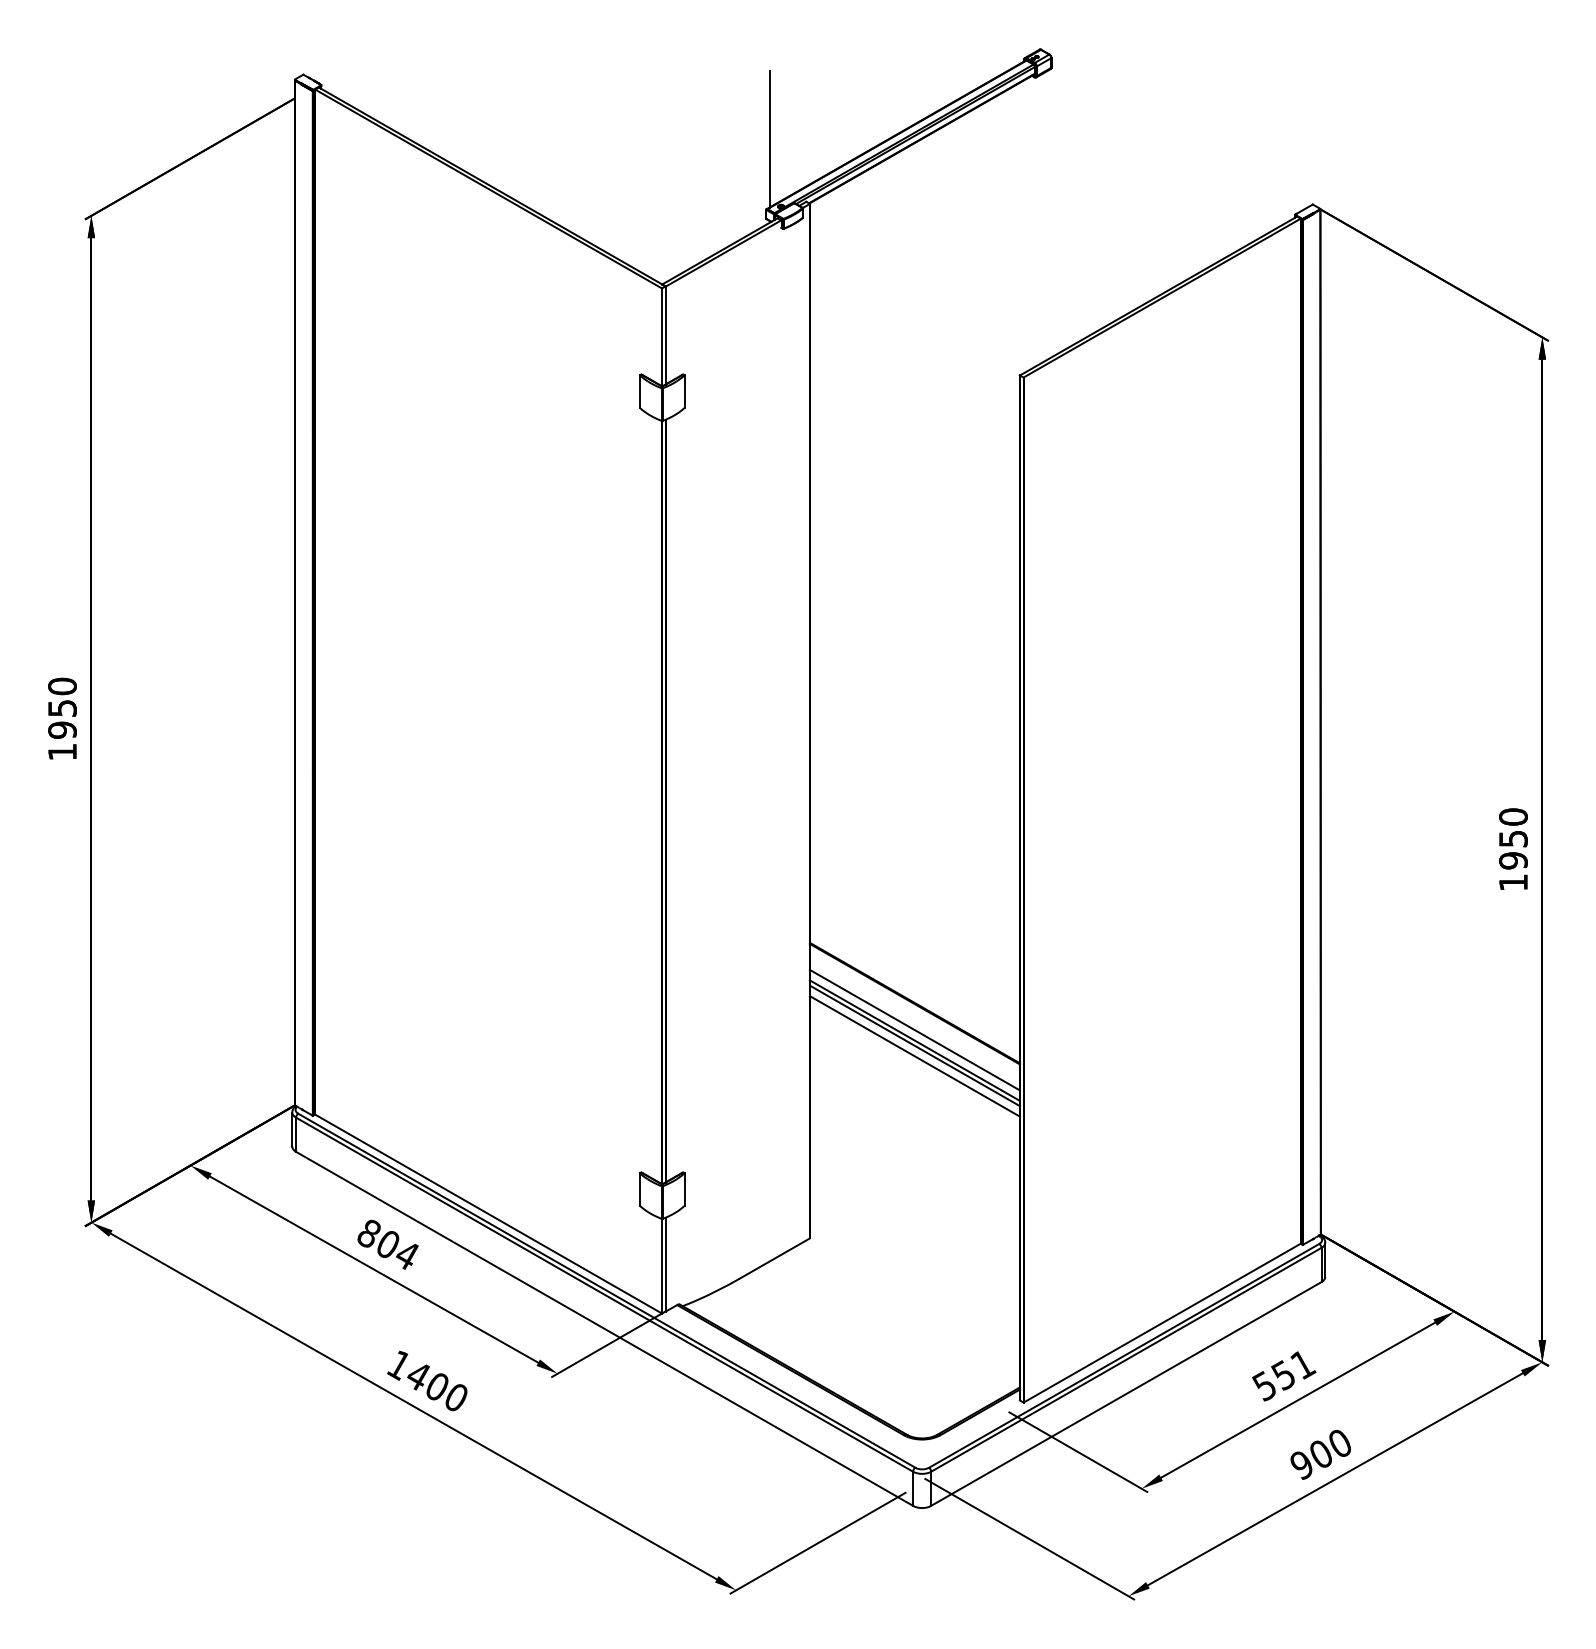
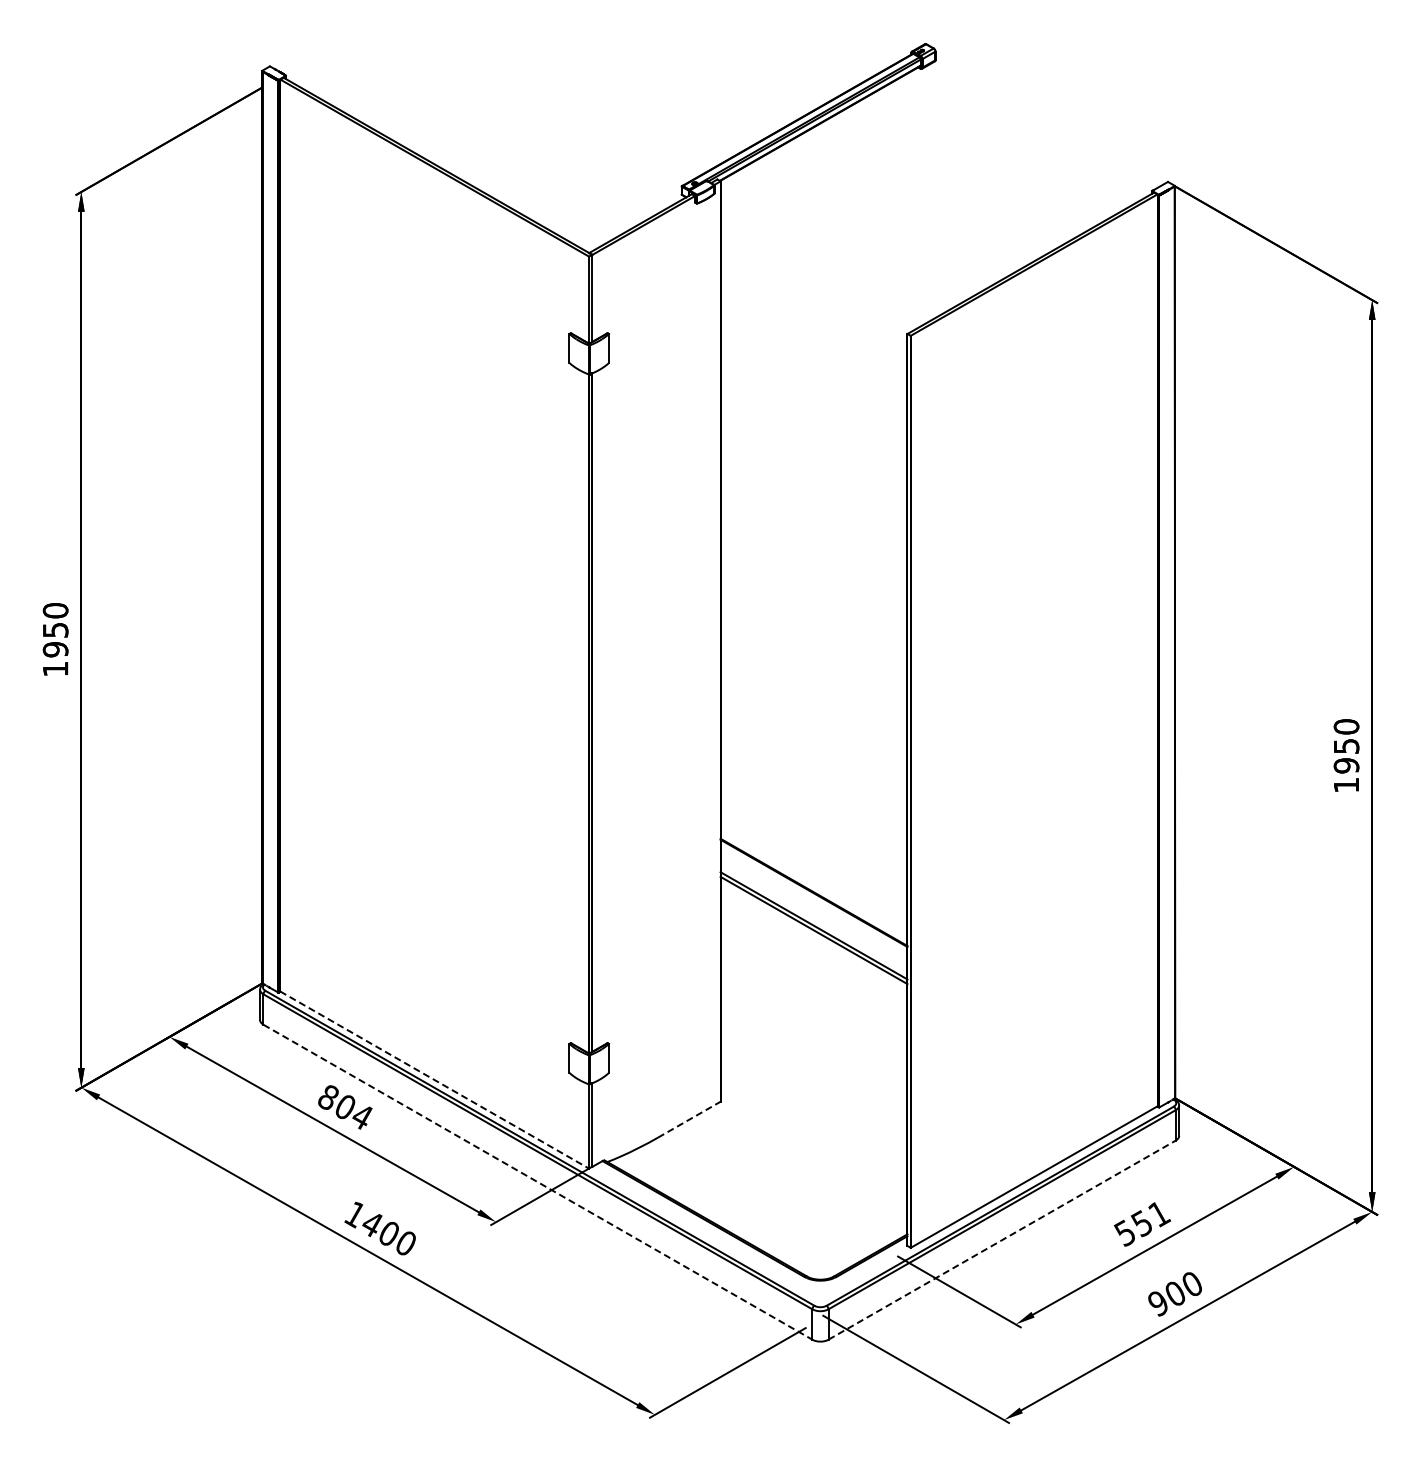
line: (769, 138) -> (684, 123), removed
line: (914, 1030) -> (813, 916), removed
line: (914, 1056) -> (813, 939), removed
line: (489, 1214) -> (435, 1080), solid -> dashed
line: (774, 1258) -> (689, 1119), solid -> dashed
line: (605, 1329) -> (538, 1182), solid -> dashed
line: (1126, 1393) -> (1002, 1239), solid -> dashed

